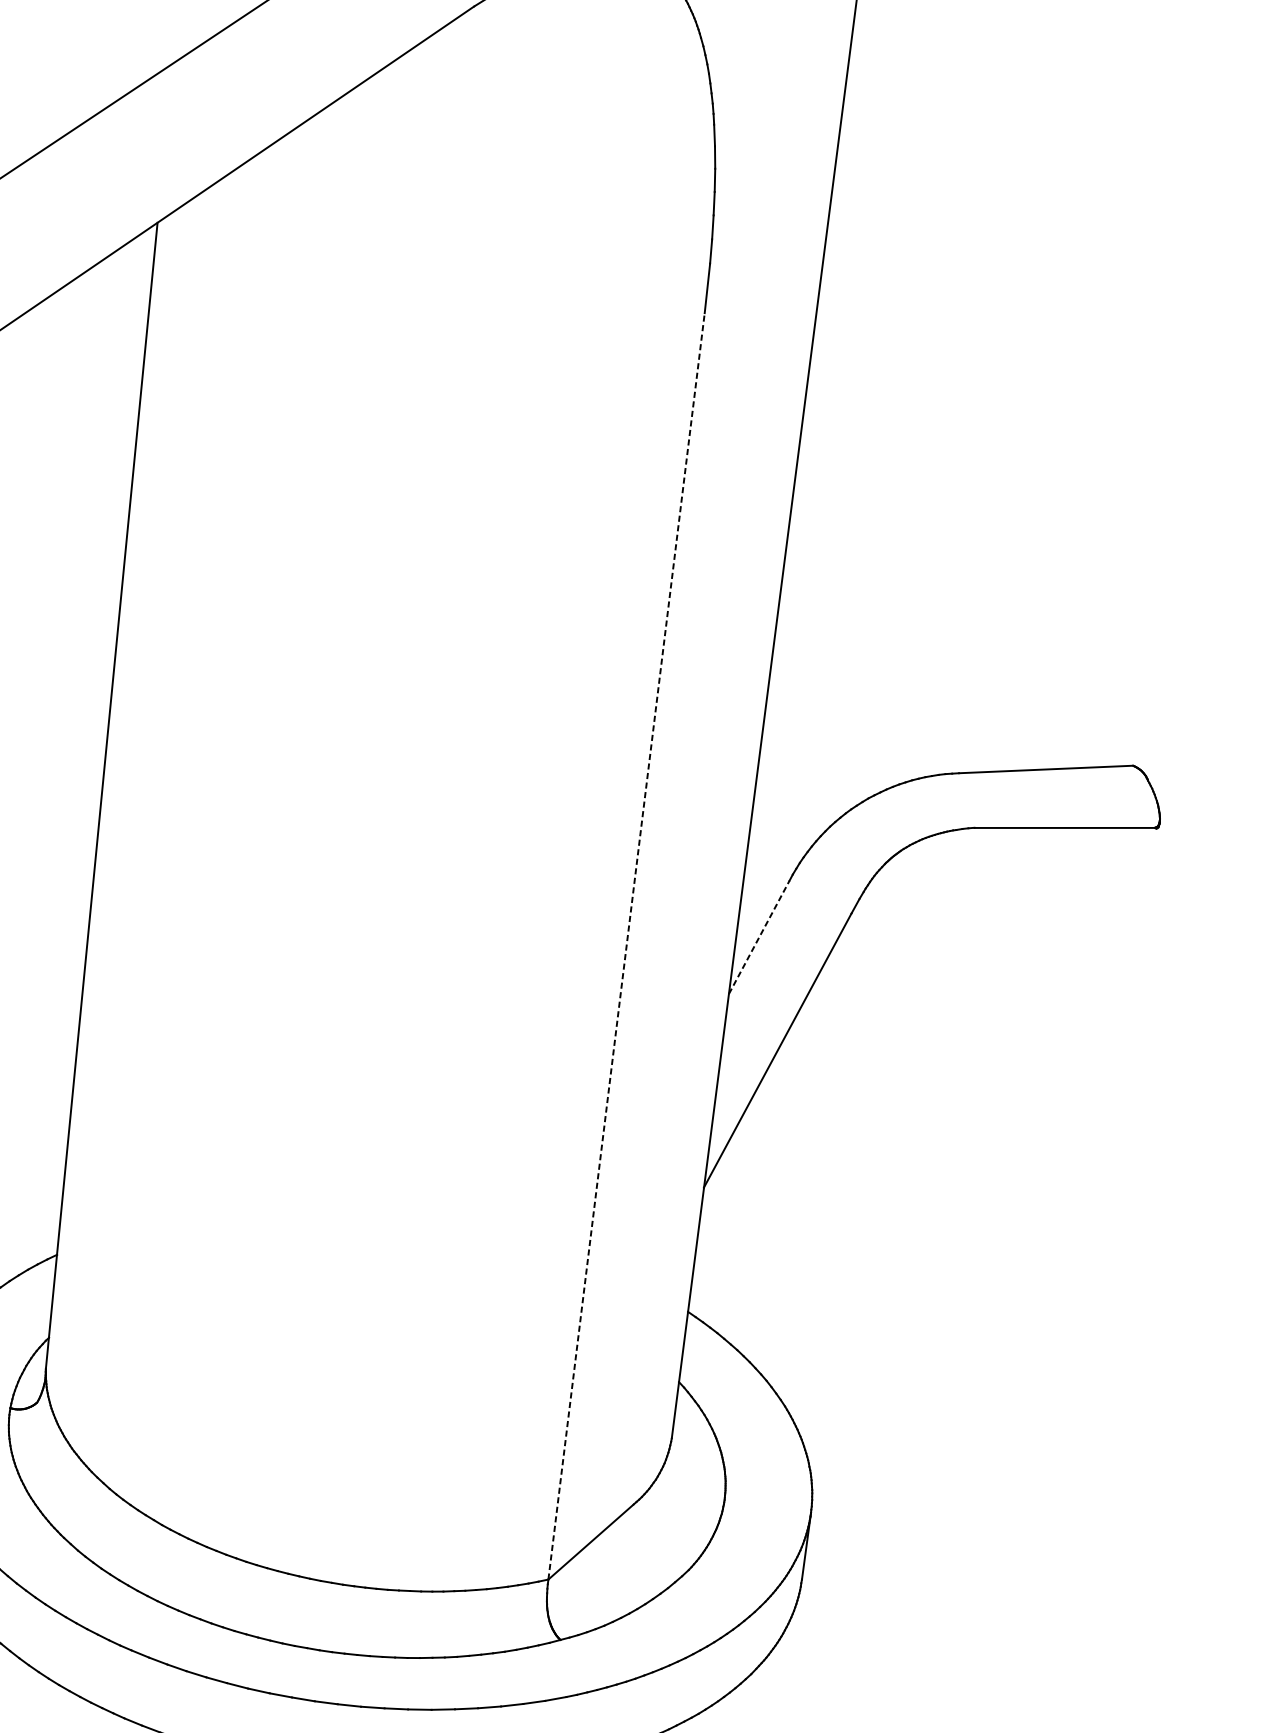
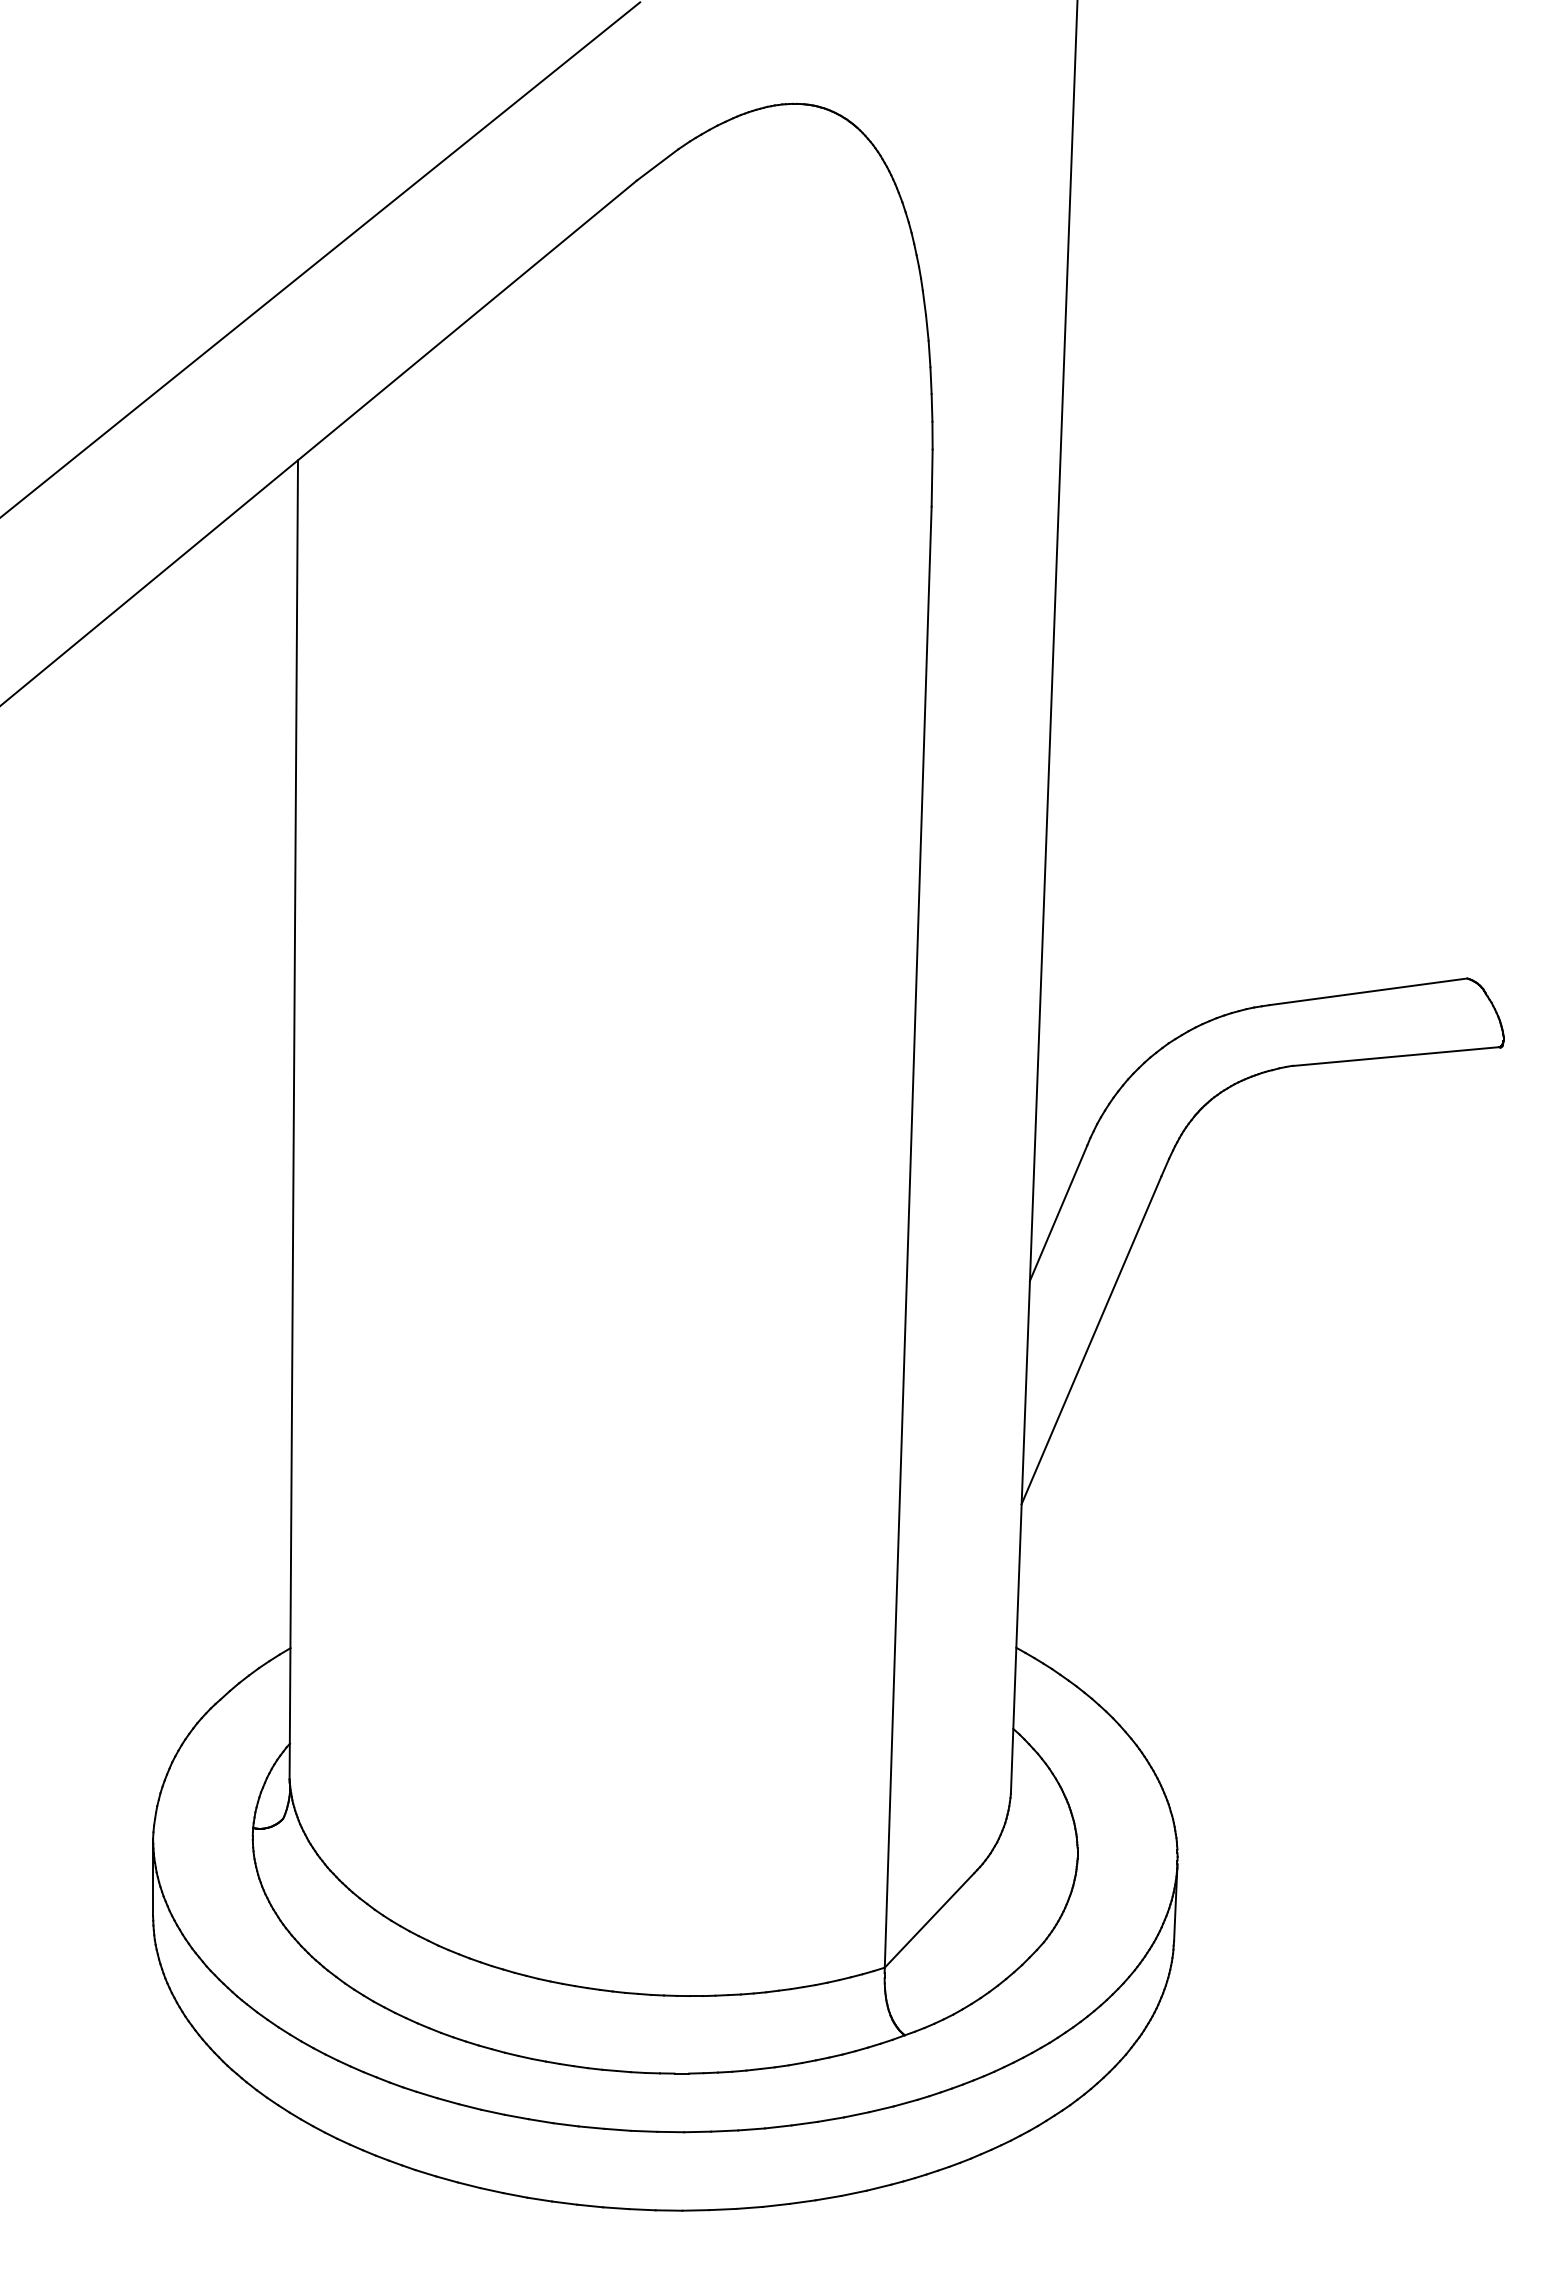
line: (759, 937) -> (1058, 1213), dashed -> solid
line: (626, 946) -> (908, 1237), dashed -> solid

